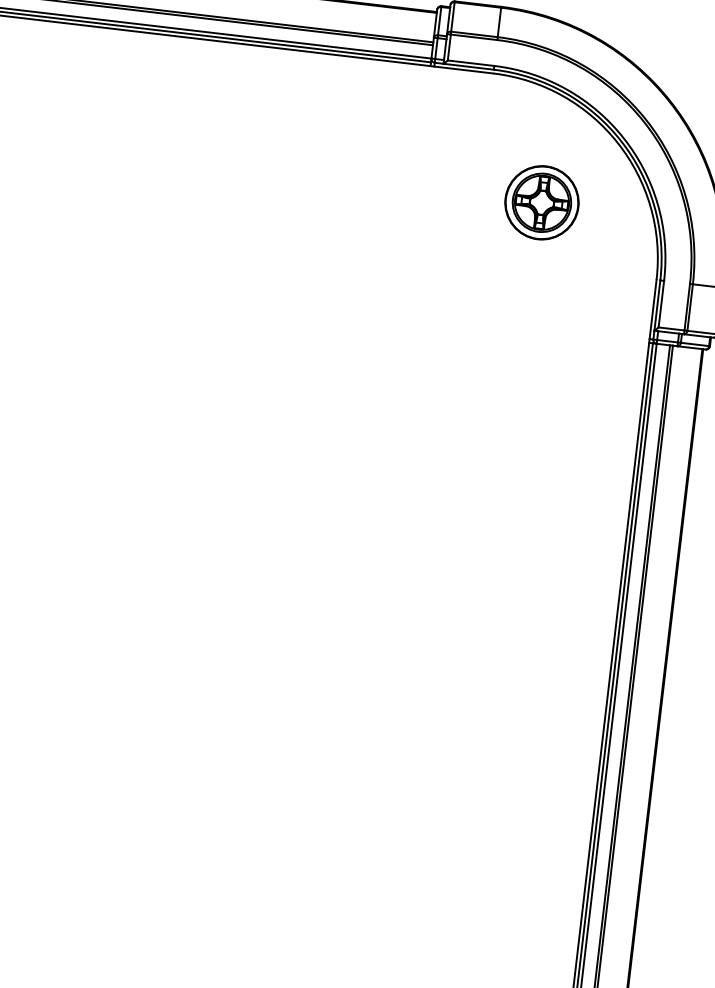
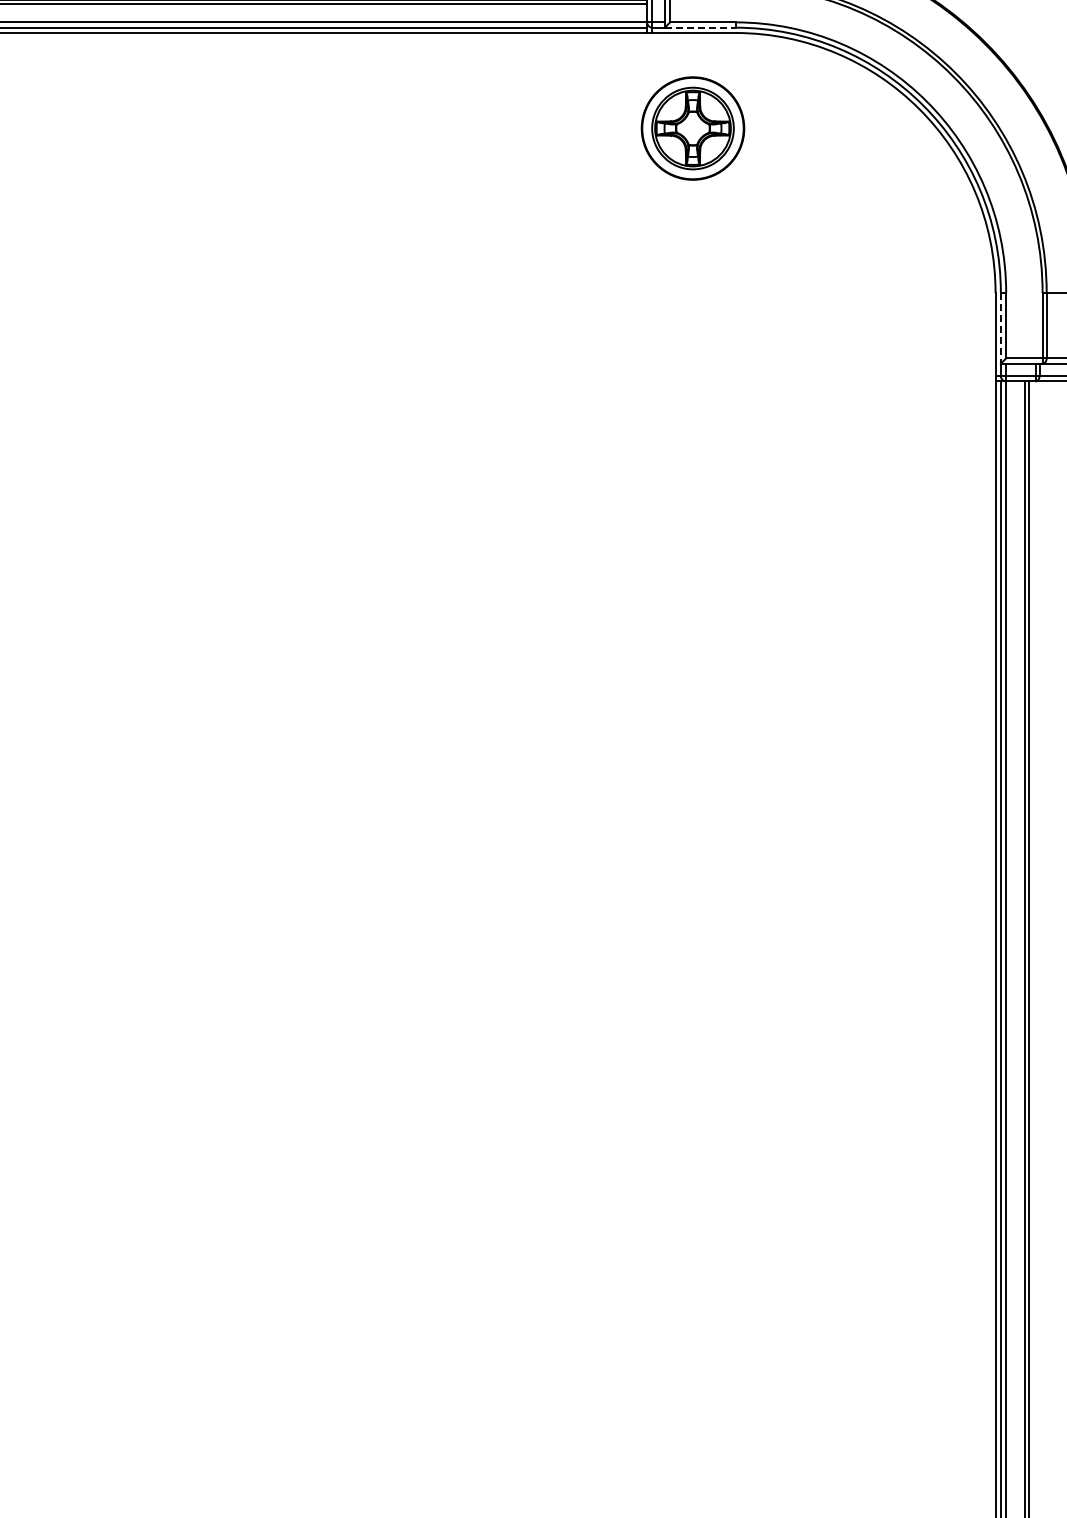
line: (468, 66) -> (700, 27), solid -> dashed
part: (541, 202) -> (692, 128), moved
line: (657, 305) -> (1000, 328), solid -> dashed

